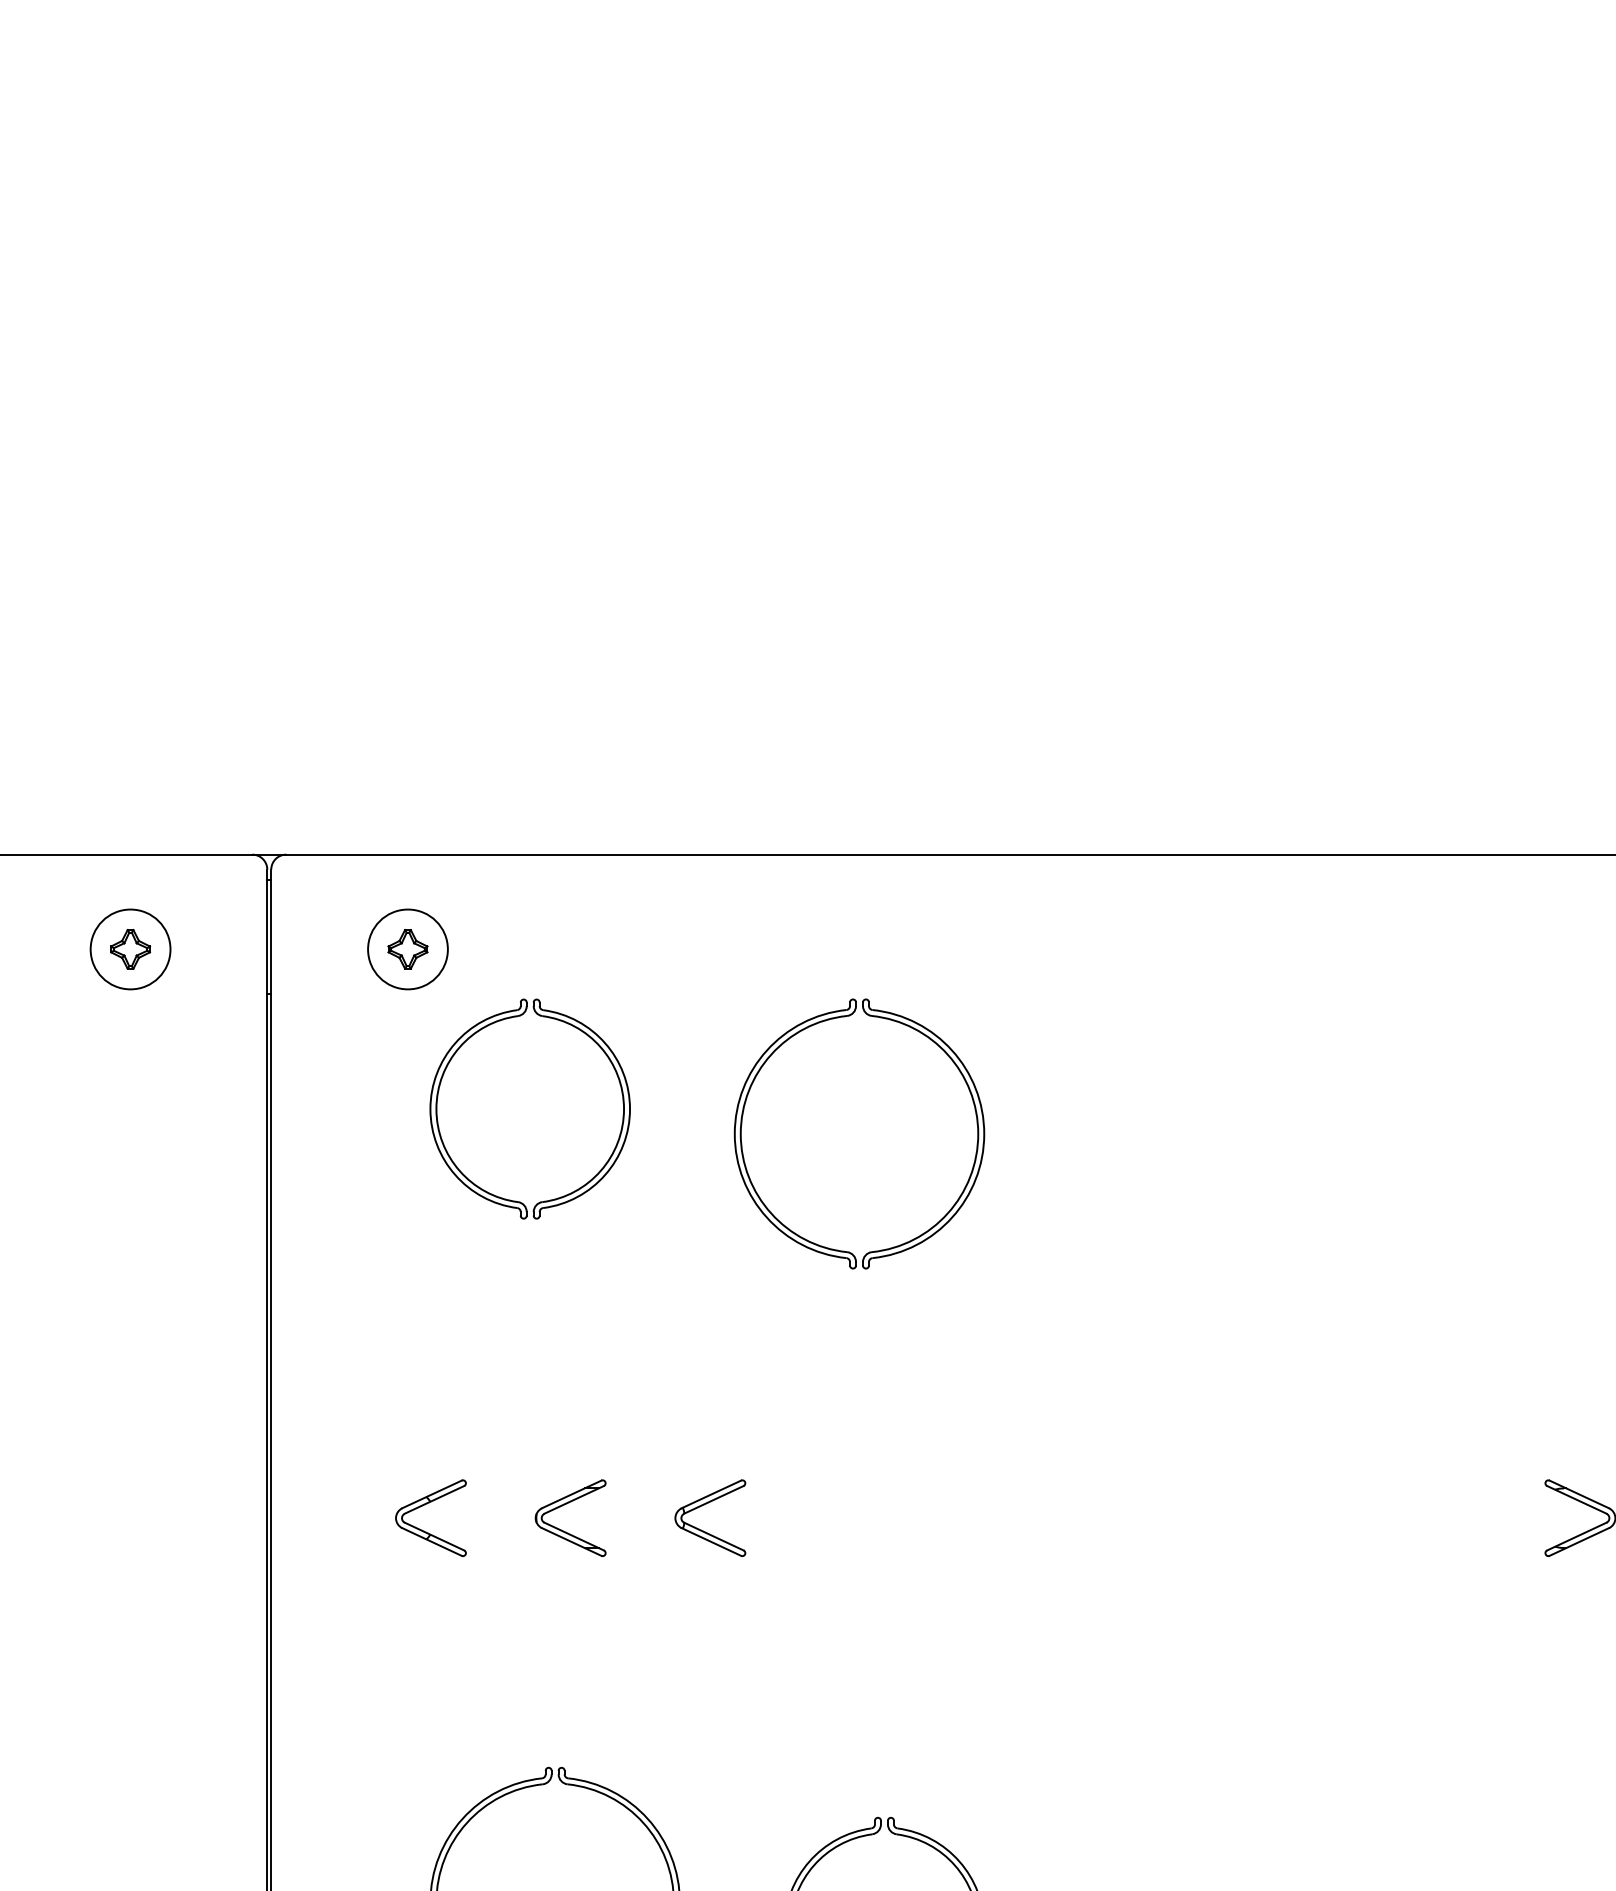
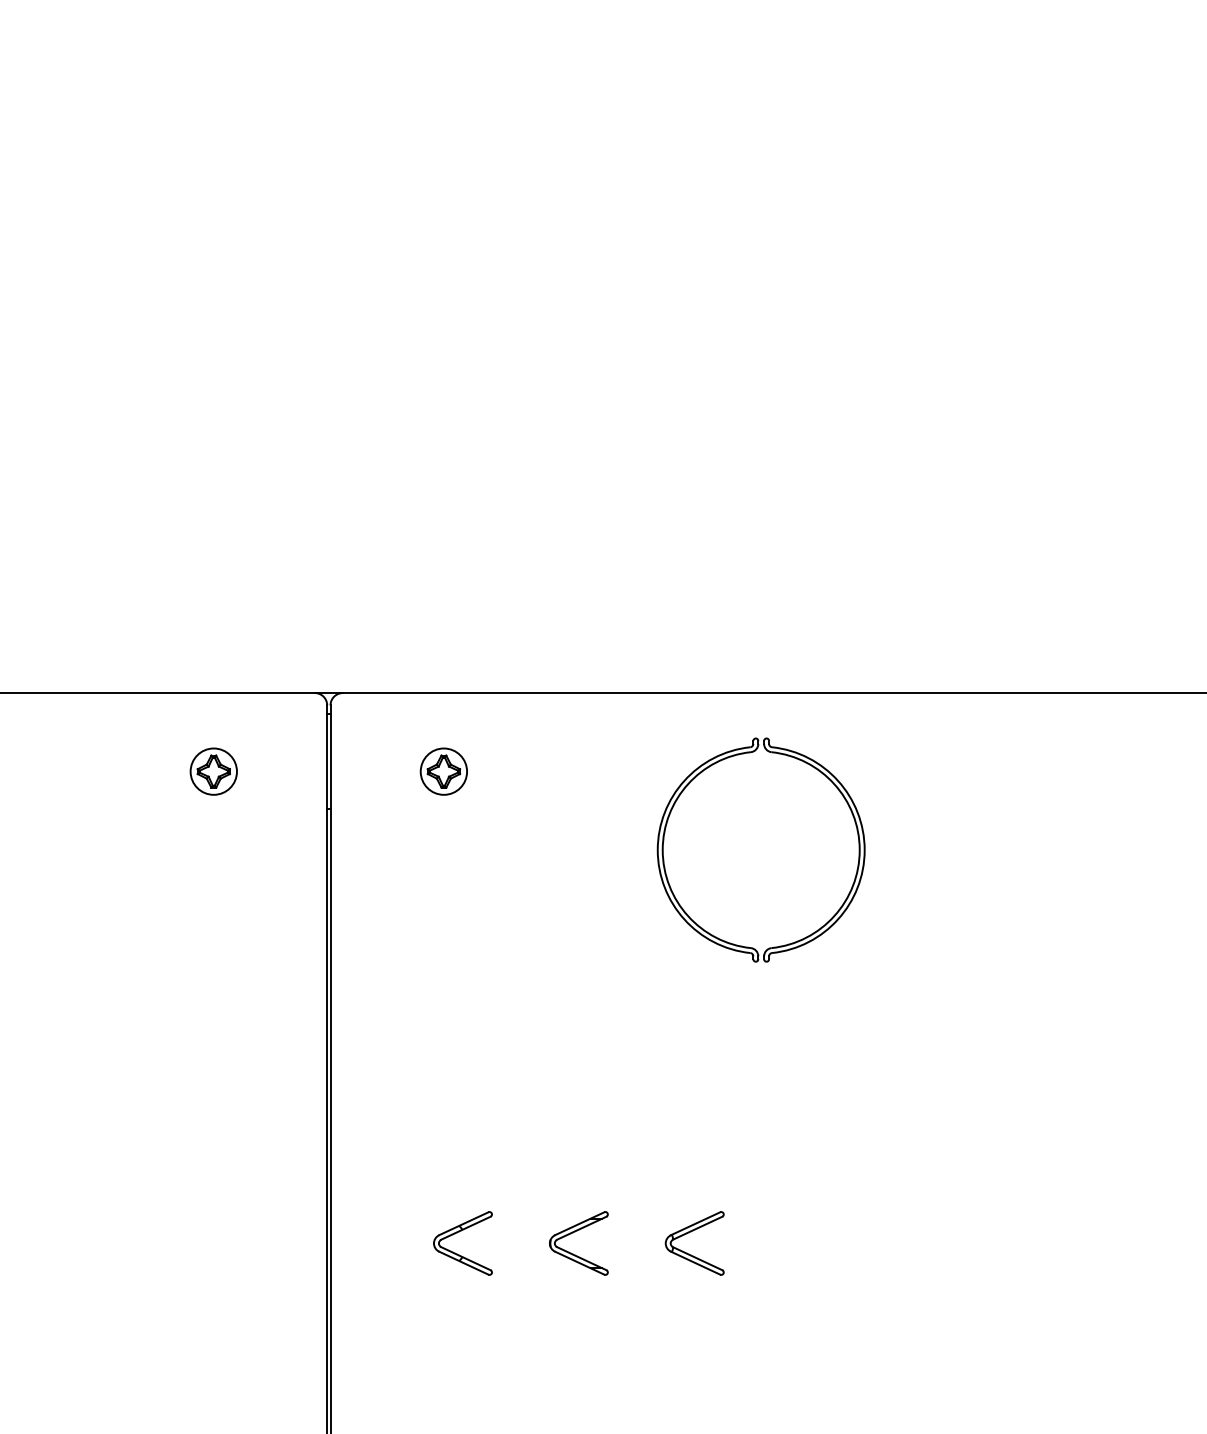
circle: (130, 949) -> (213, 771), size x0.7
circle: (407, 949) -> (443, 771), size x0.7
part: (845, 1017) -> (749, 753), moved
part: (478, 1032) -> (502, 840), removed

